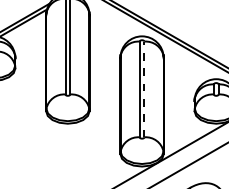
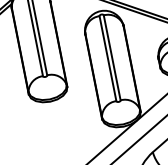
line: (144, 89) -> (112, 57), dashed -> solid

